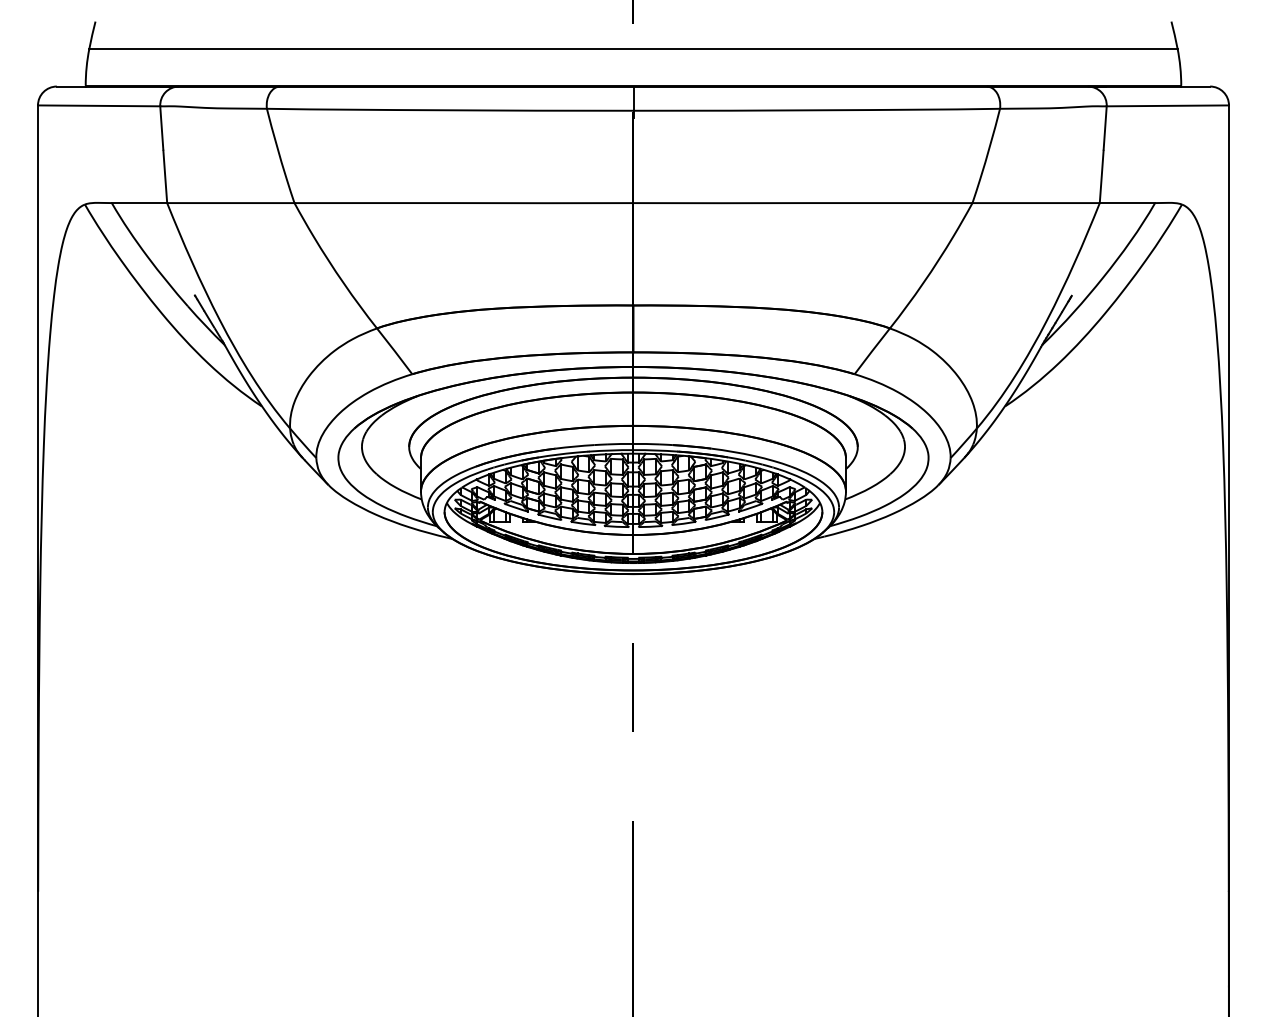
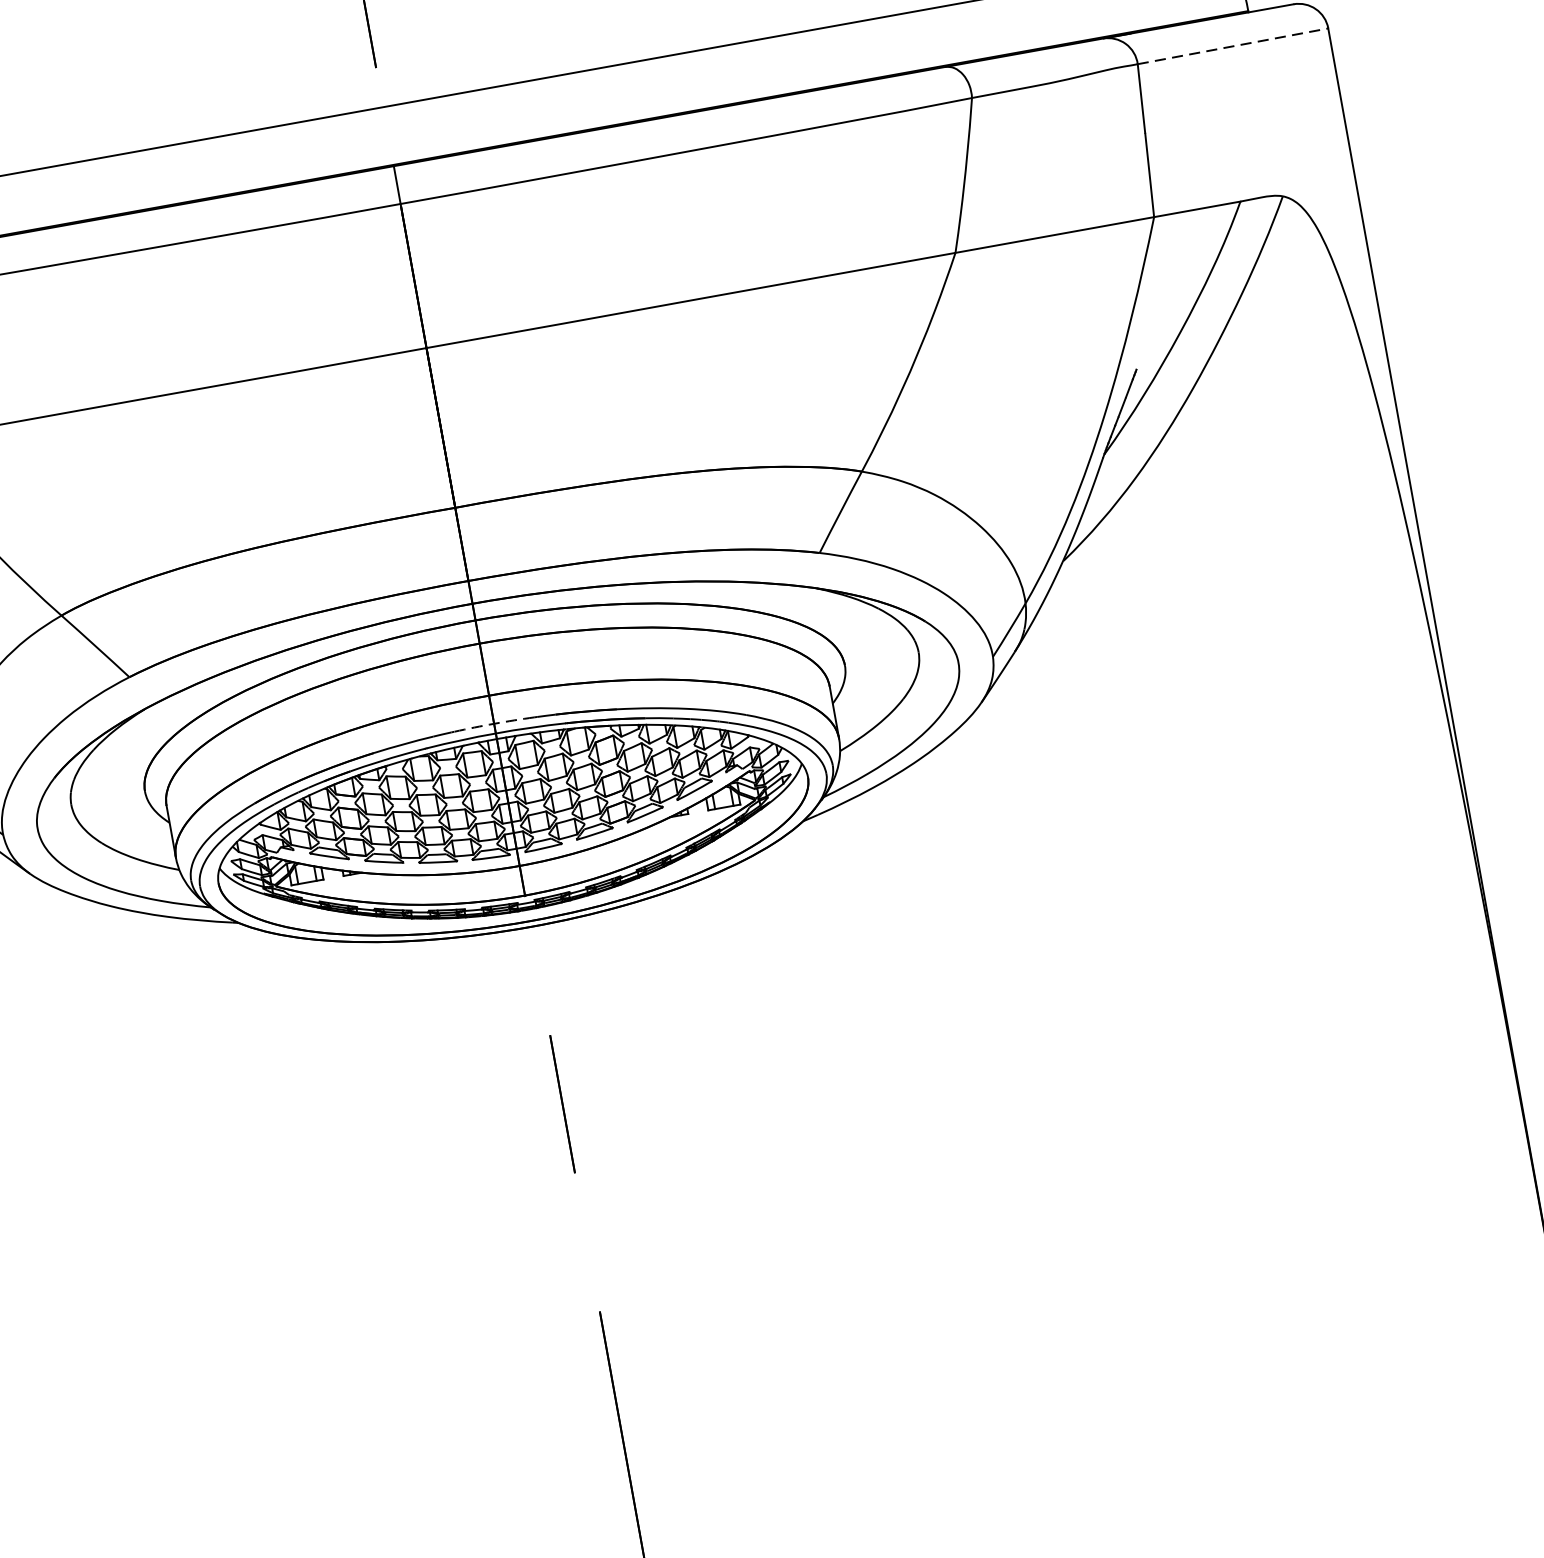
line: (1168, 105) -> (1233, 45), solid -> dashed
arc: (633, 443) -> (494, 723), solid -> dashed

